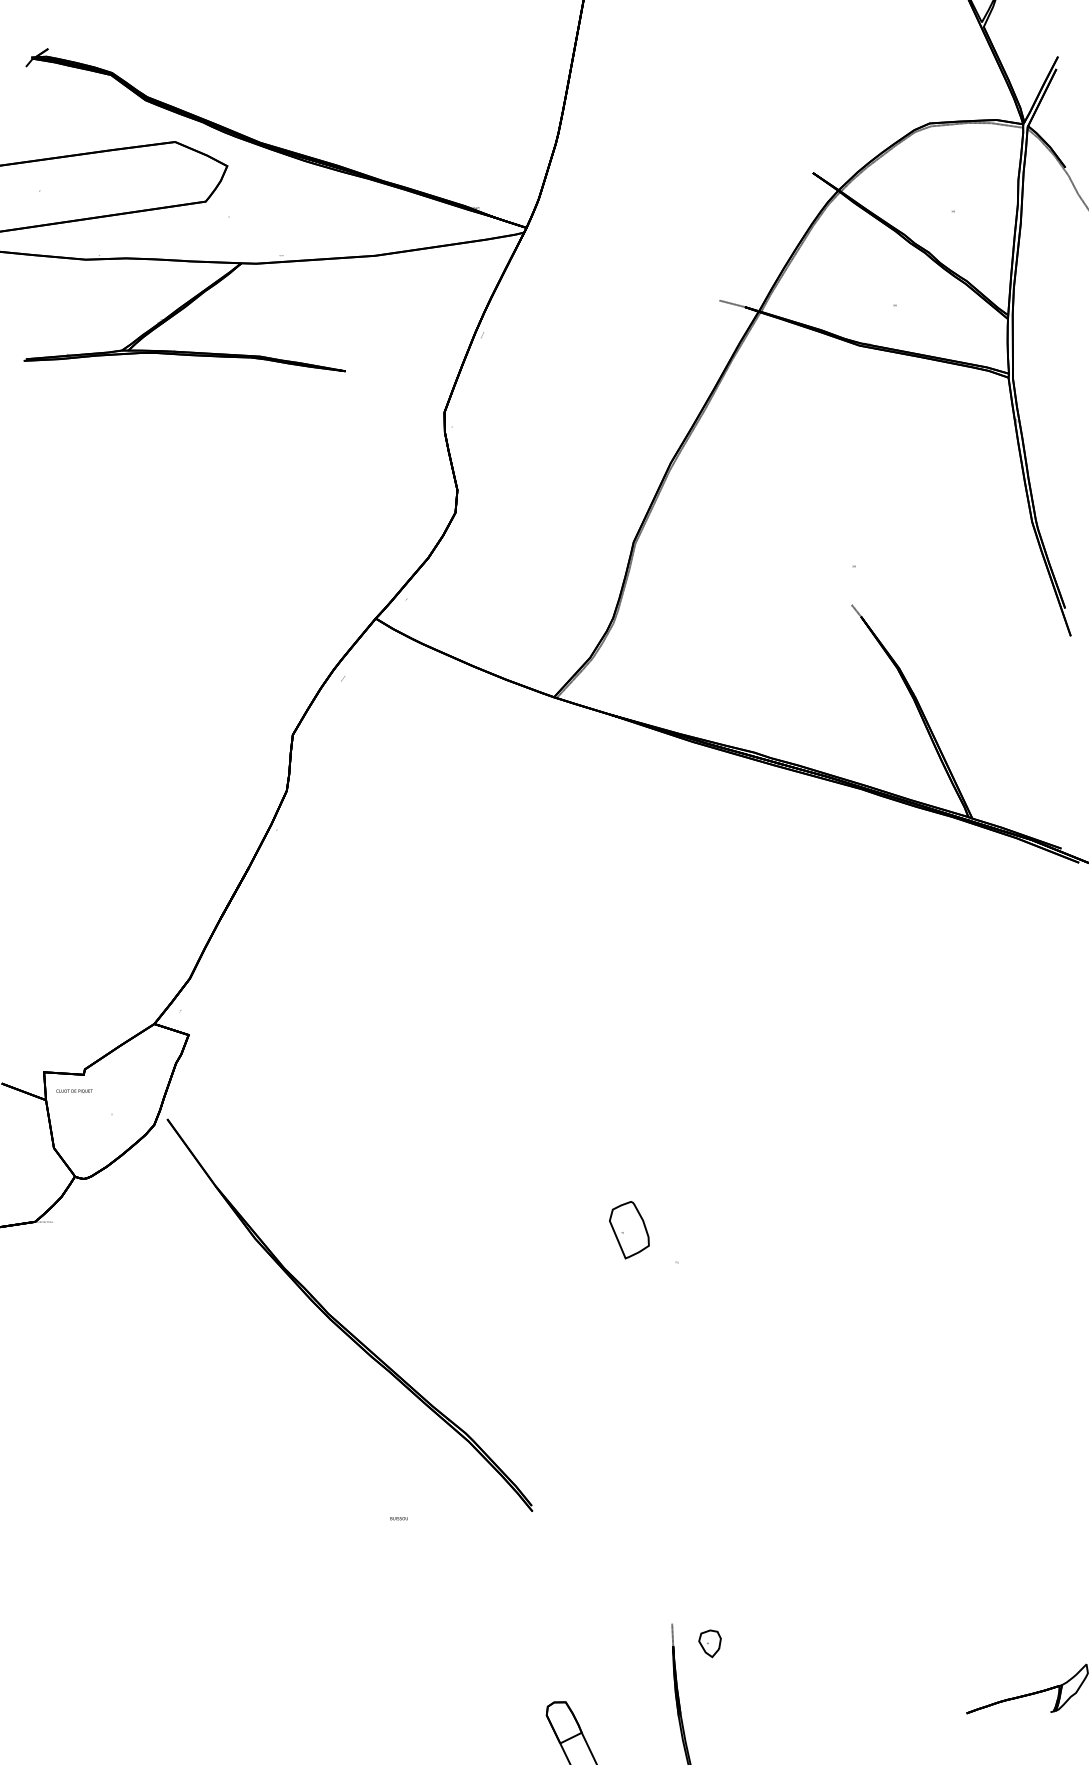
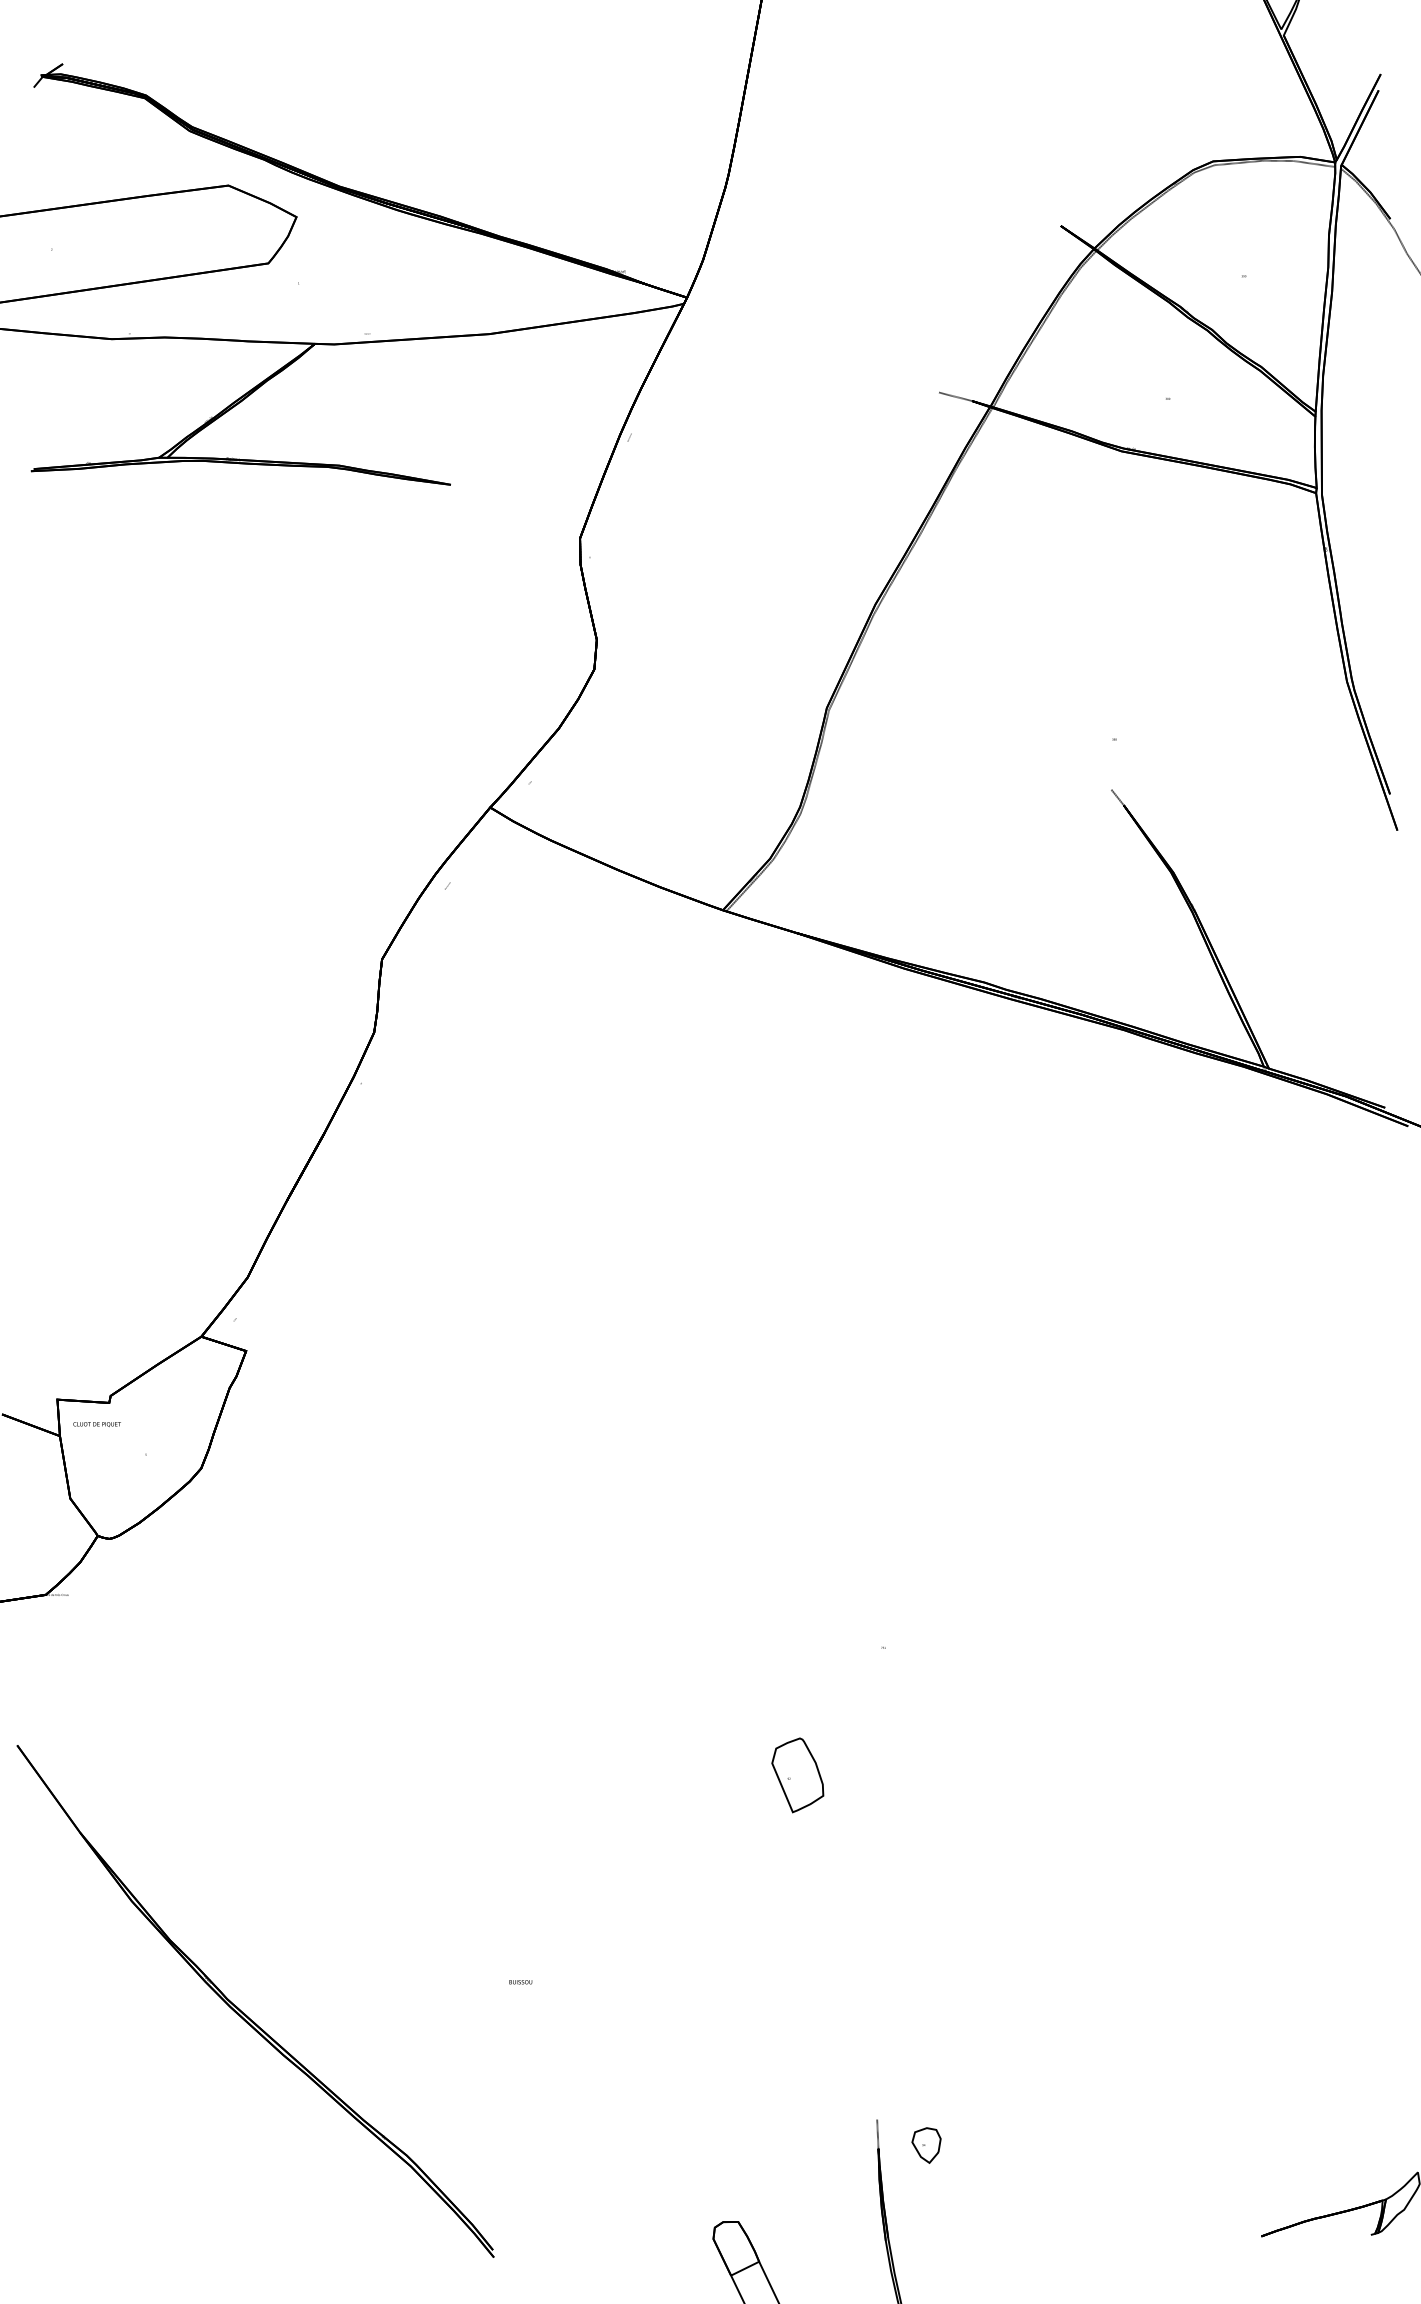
part: (629, 1230) -> (797, 1775), moved
part: (342, 1324) -> (245, 2013), moved

